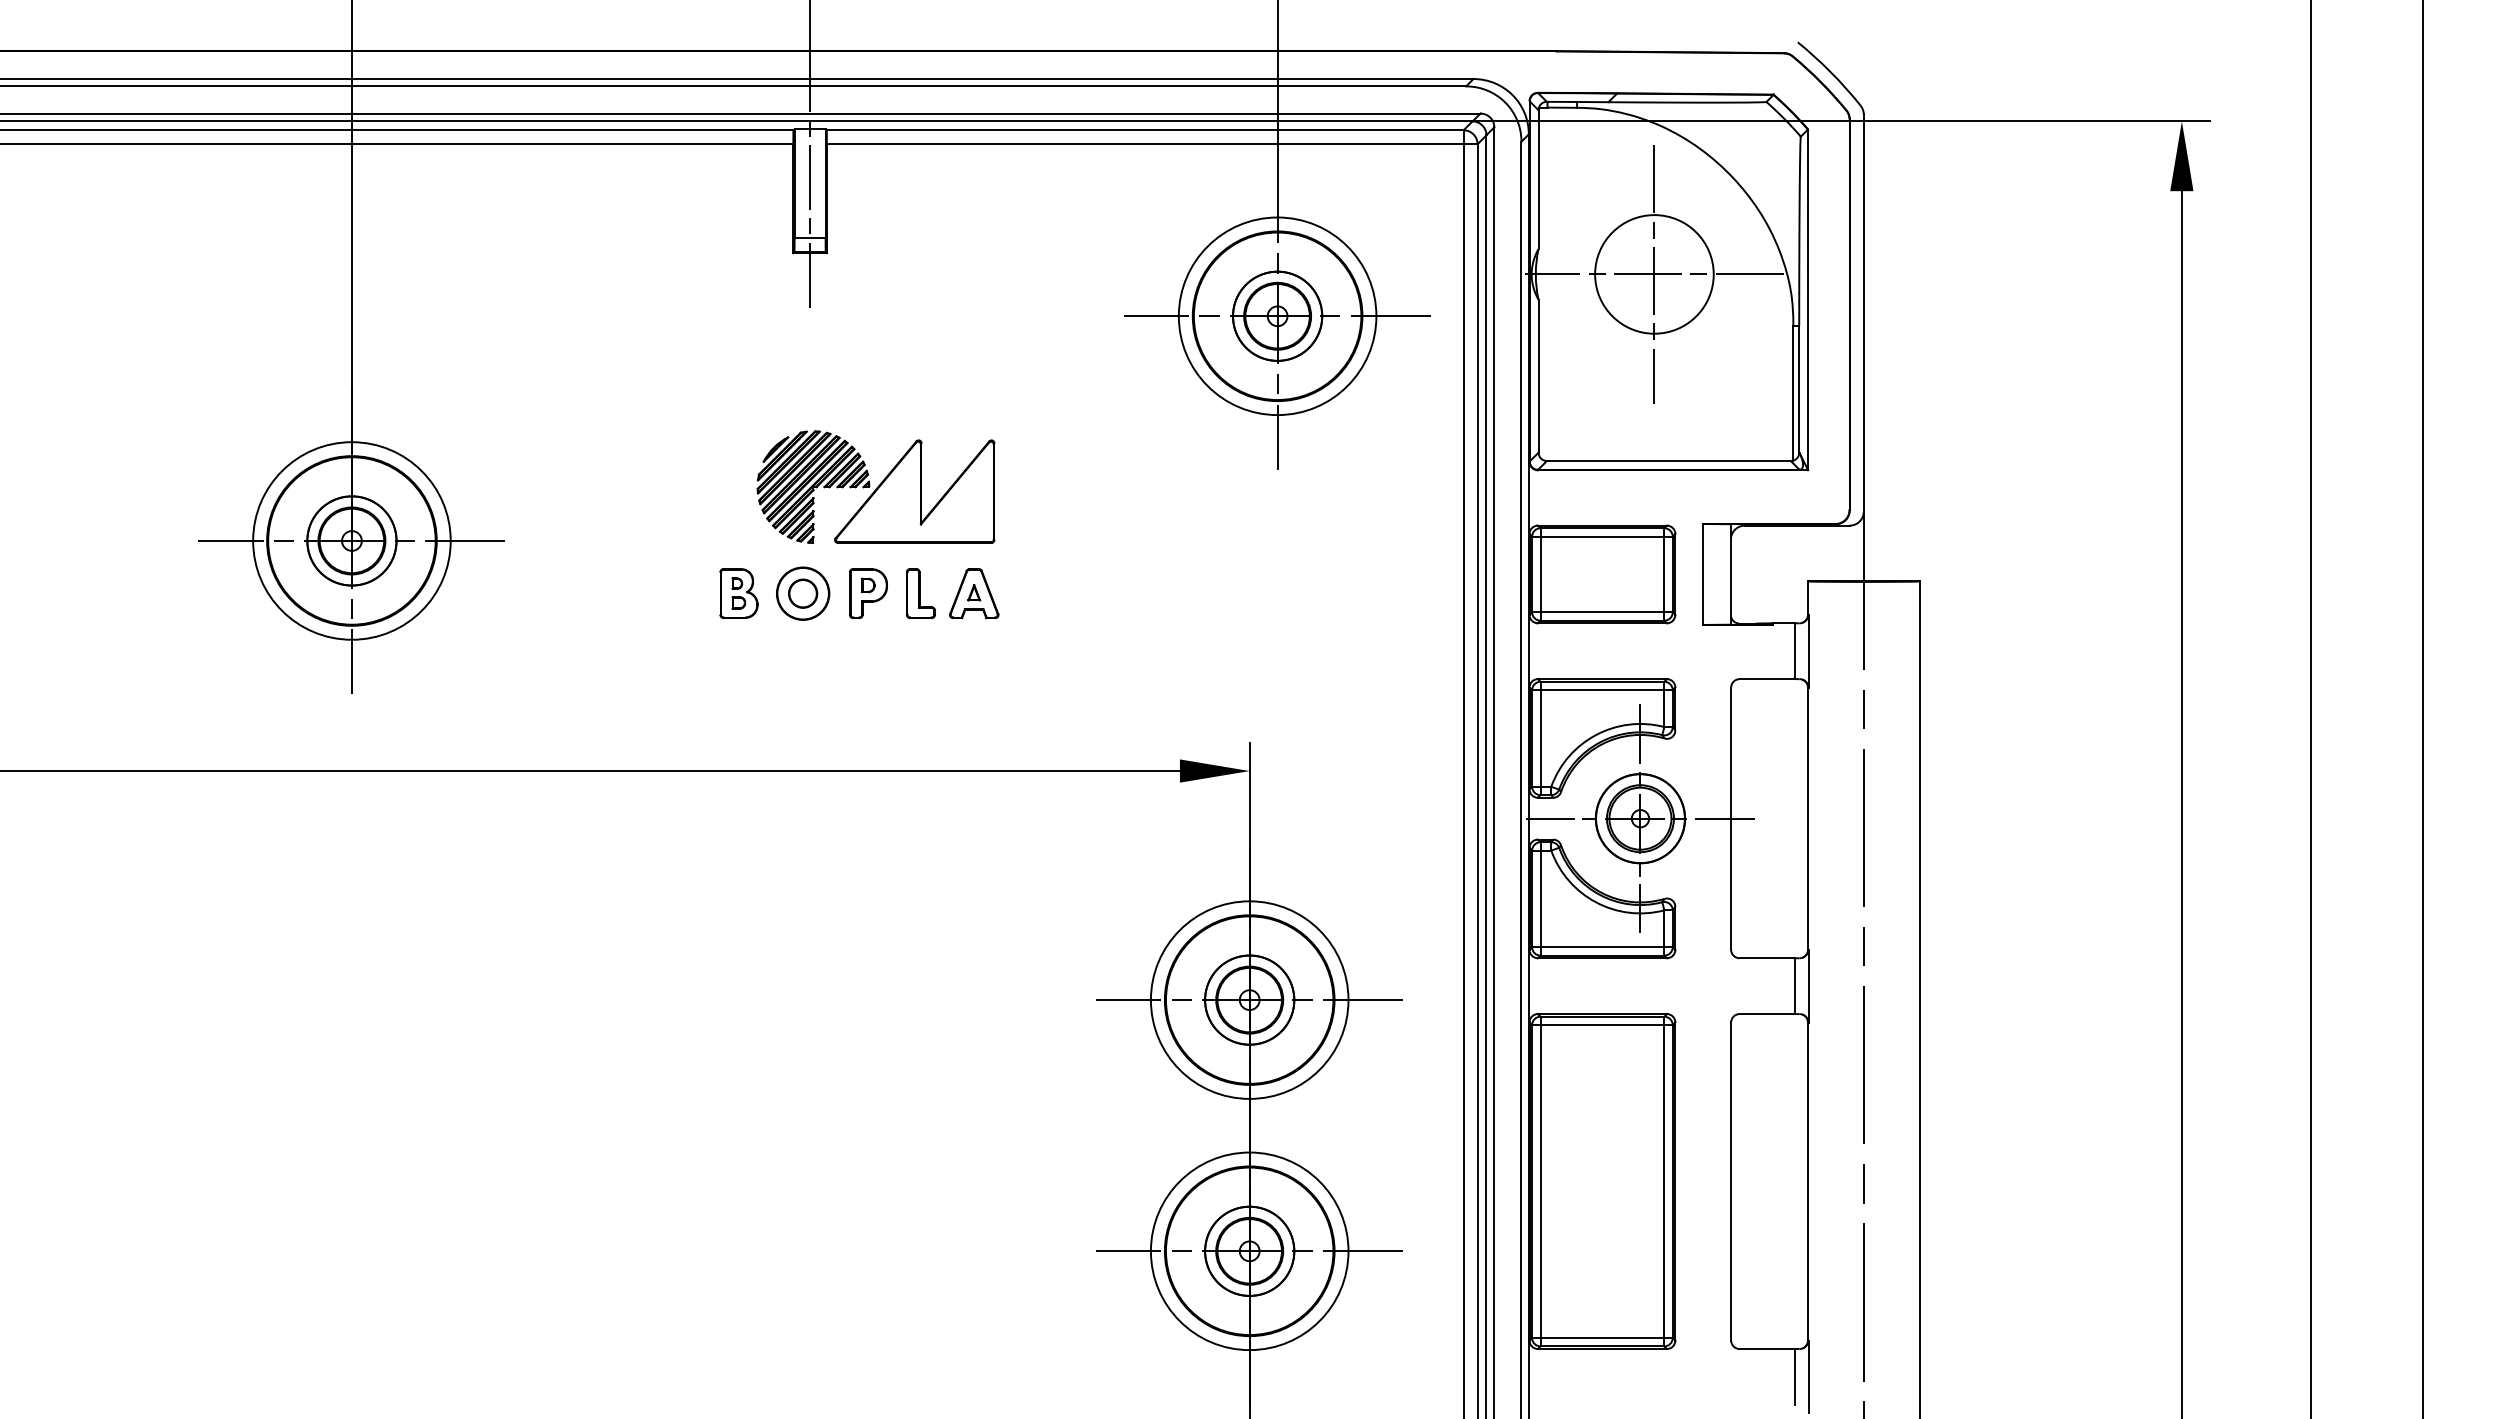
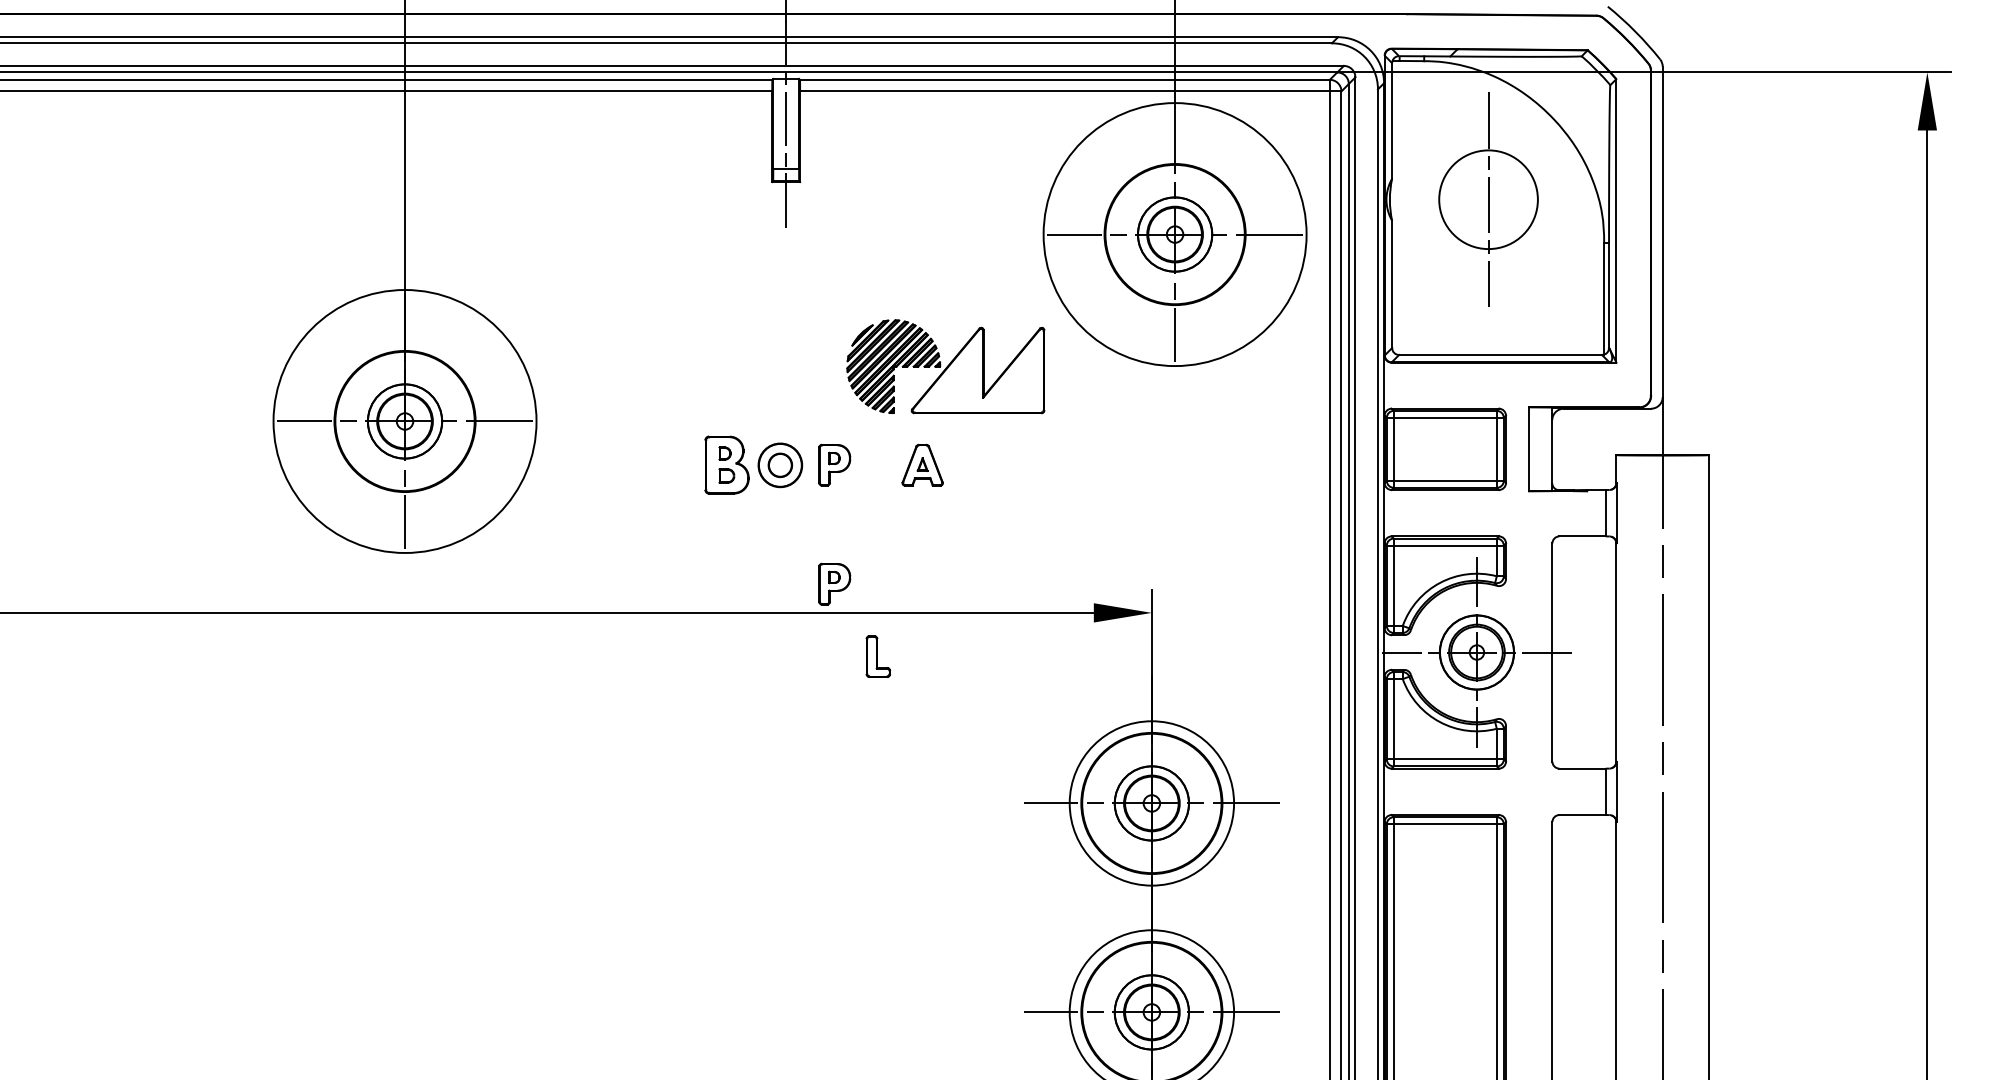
line: (1654, 274) -> (1488, 199), removed
circle: (1277, 316) -> (1175, 234), size x1.6
part: (875, 486) -> (945, 366), moved
circle: (351, 540) -> (404, 421), size x1.6
part: (738, 593) -> (726, 465), size x1.4
part: (920, 593) -> (878, 656), moved
part: (868, 736) -> (834, 584), added

